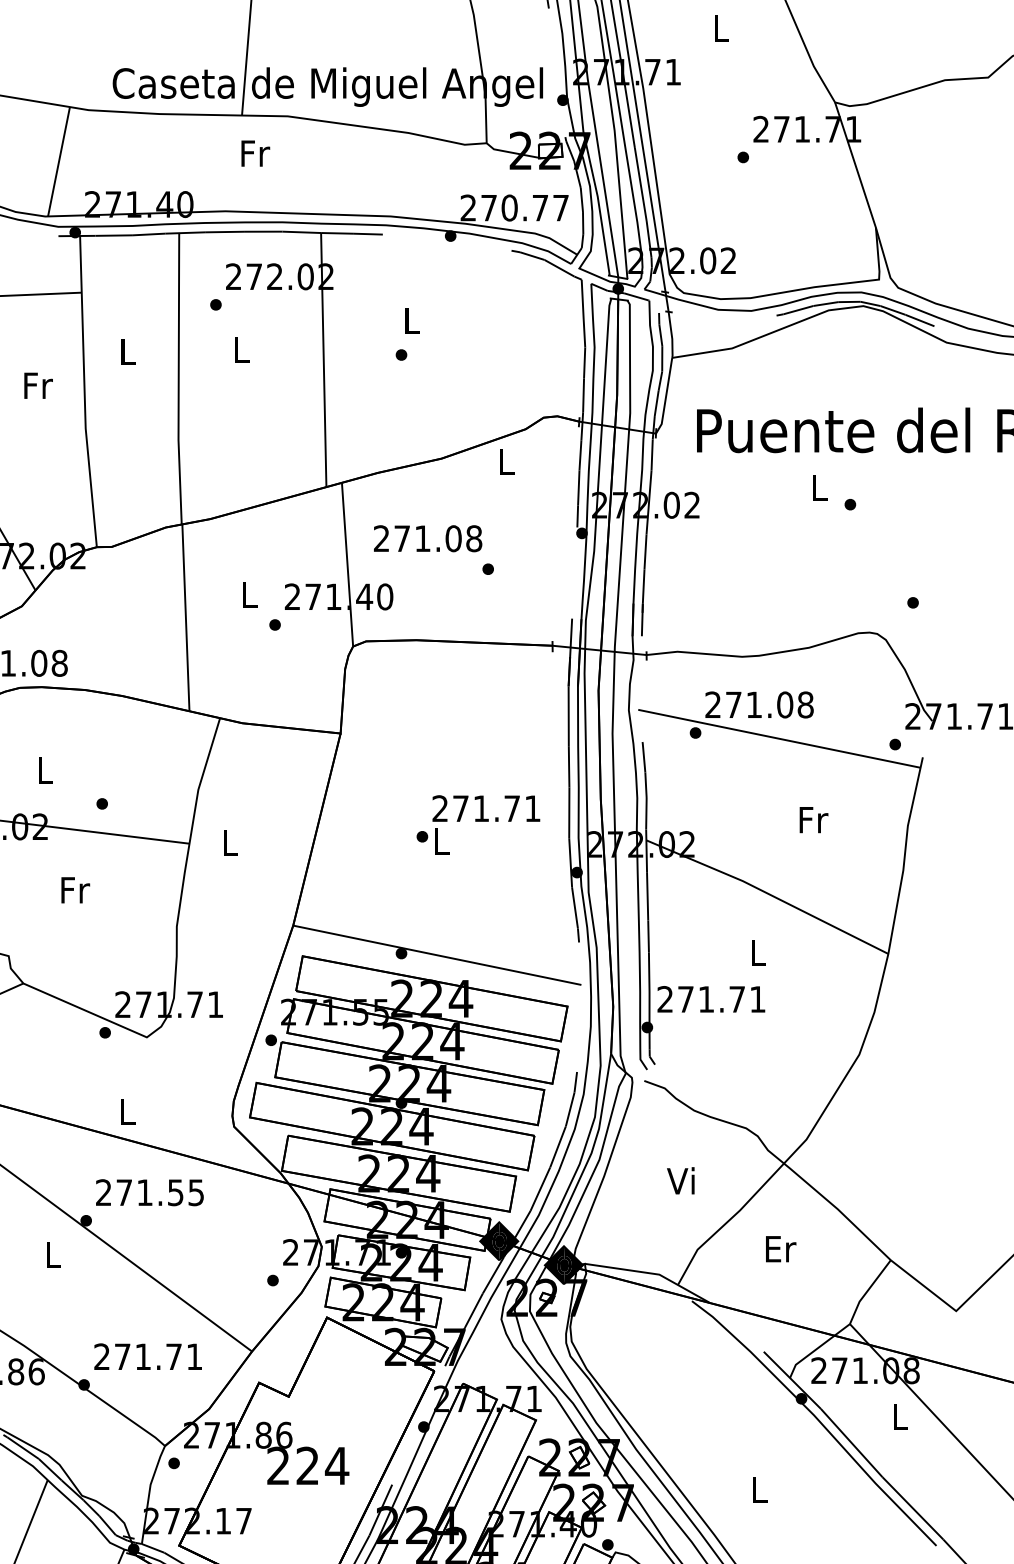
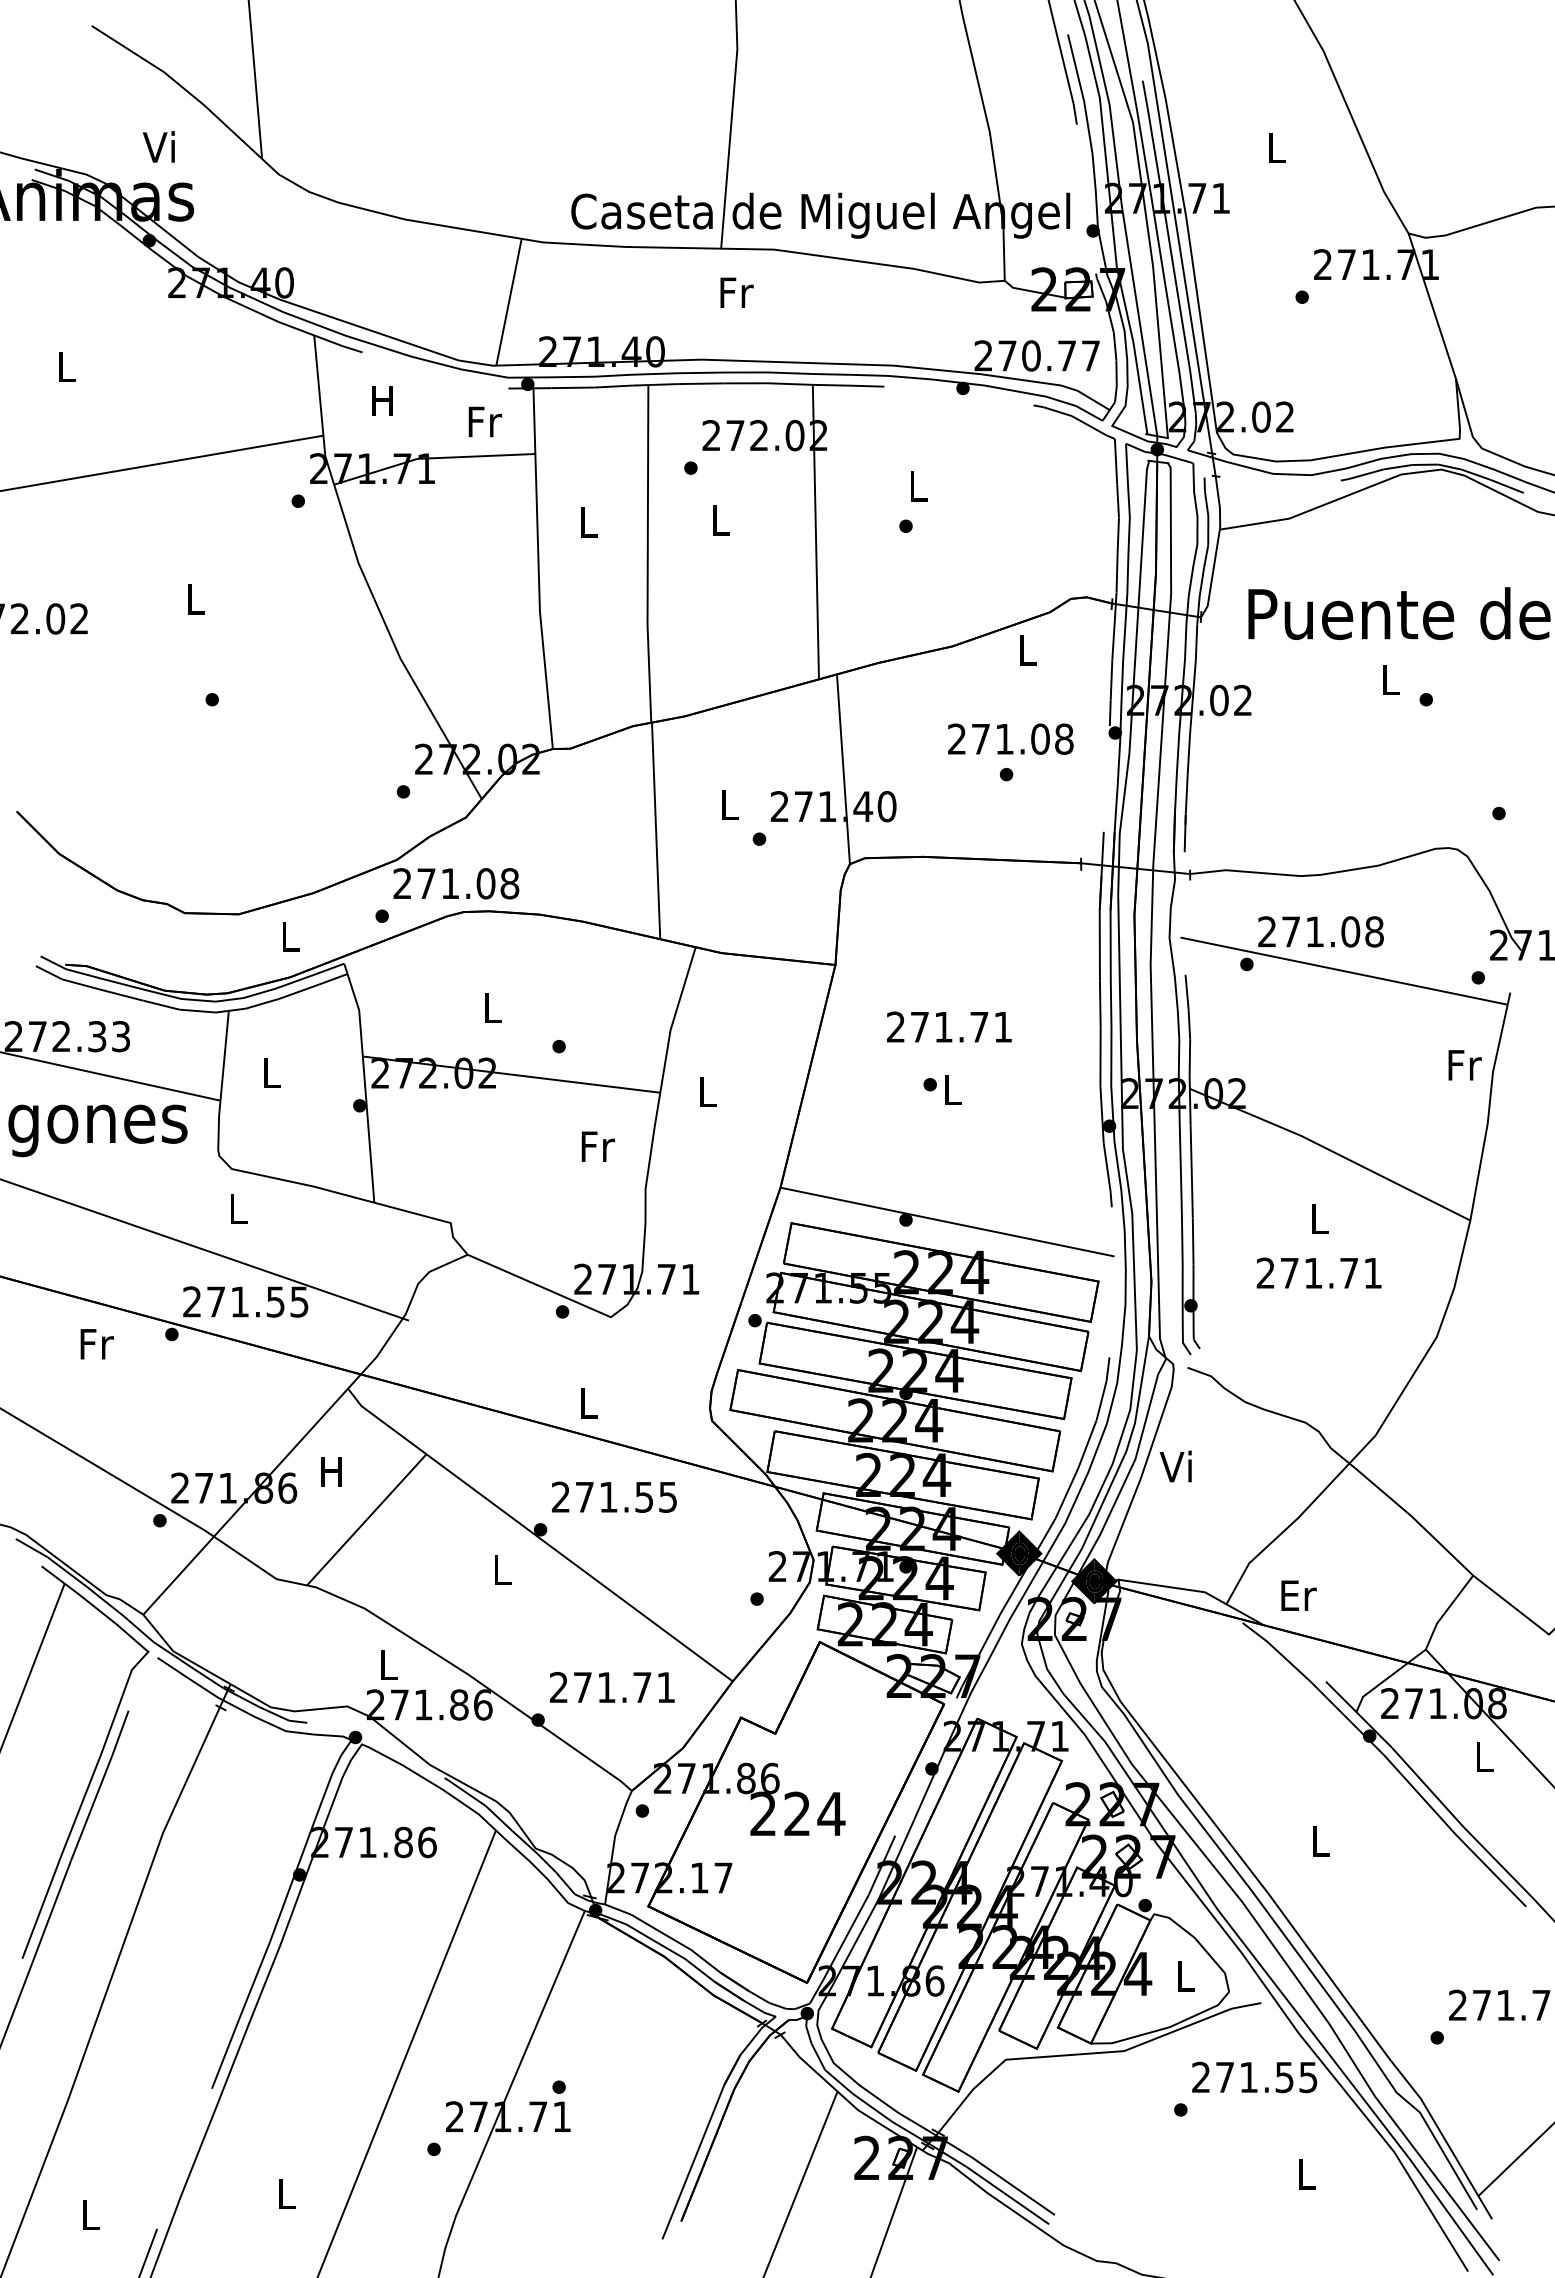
text: (37, 385) -> (484, 421), moved
text: (427, 538) -> (1010, 738), moved
text: (486, 808) -> (949, 1026), moved
text: (813, 820) -> (1464, 1065), moved
text: (74, 890) -> (597, 1146), moved
text: (710, 998) -> (1318, 1272), moved
text: (680, 1180) -> (1175, 1466), moved
text: (780, 1248) -> (1298, 1595), moved

